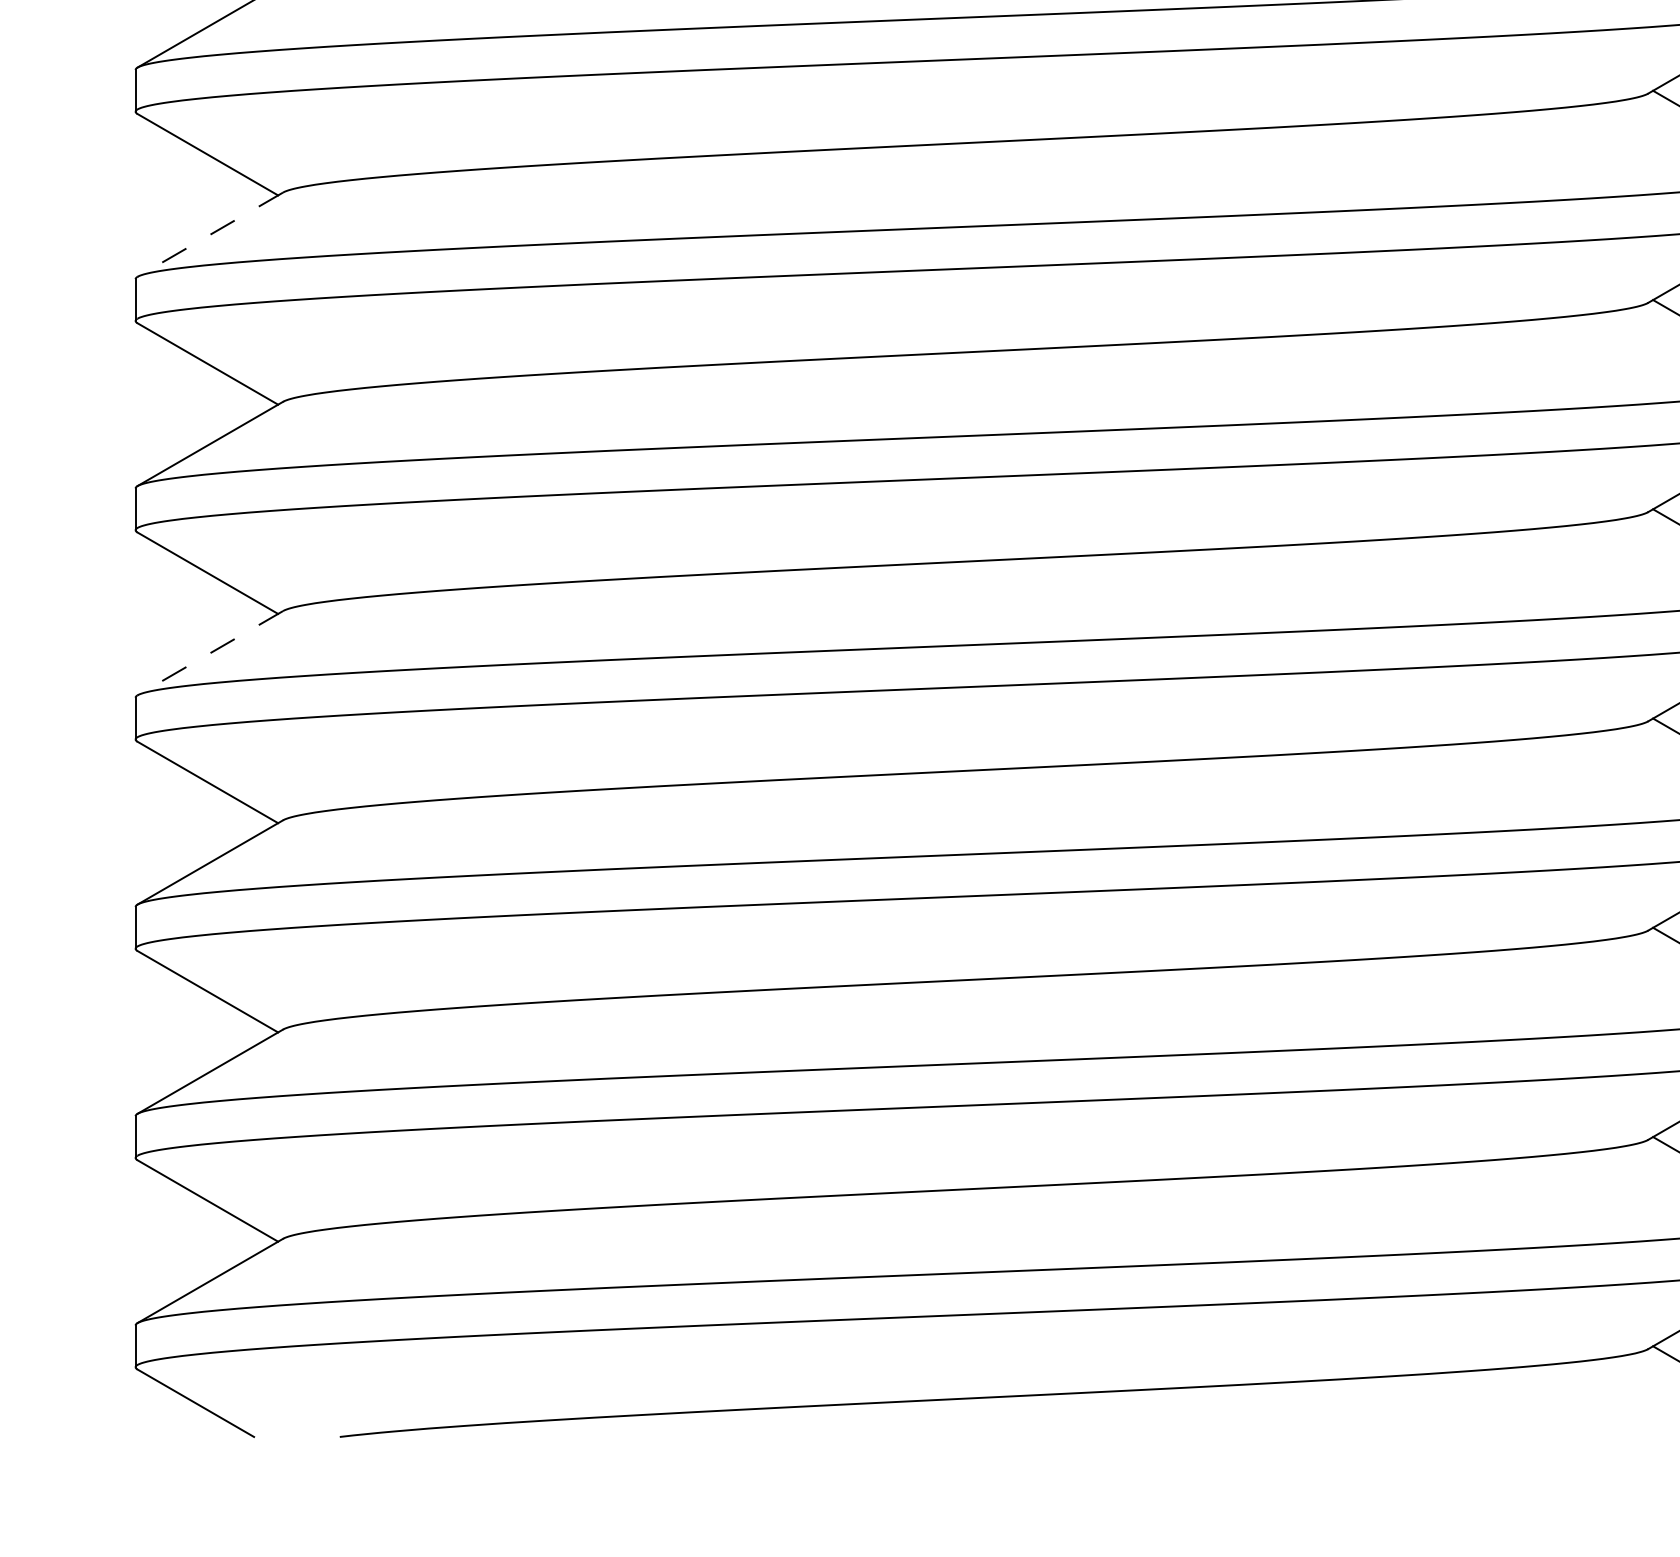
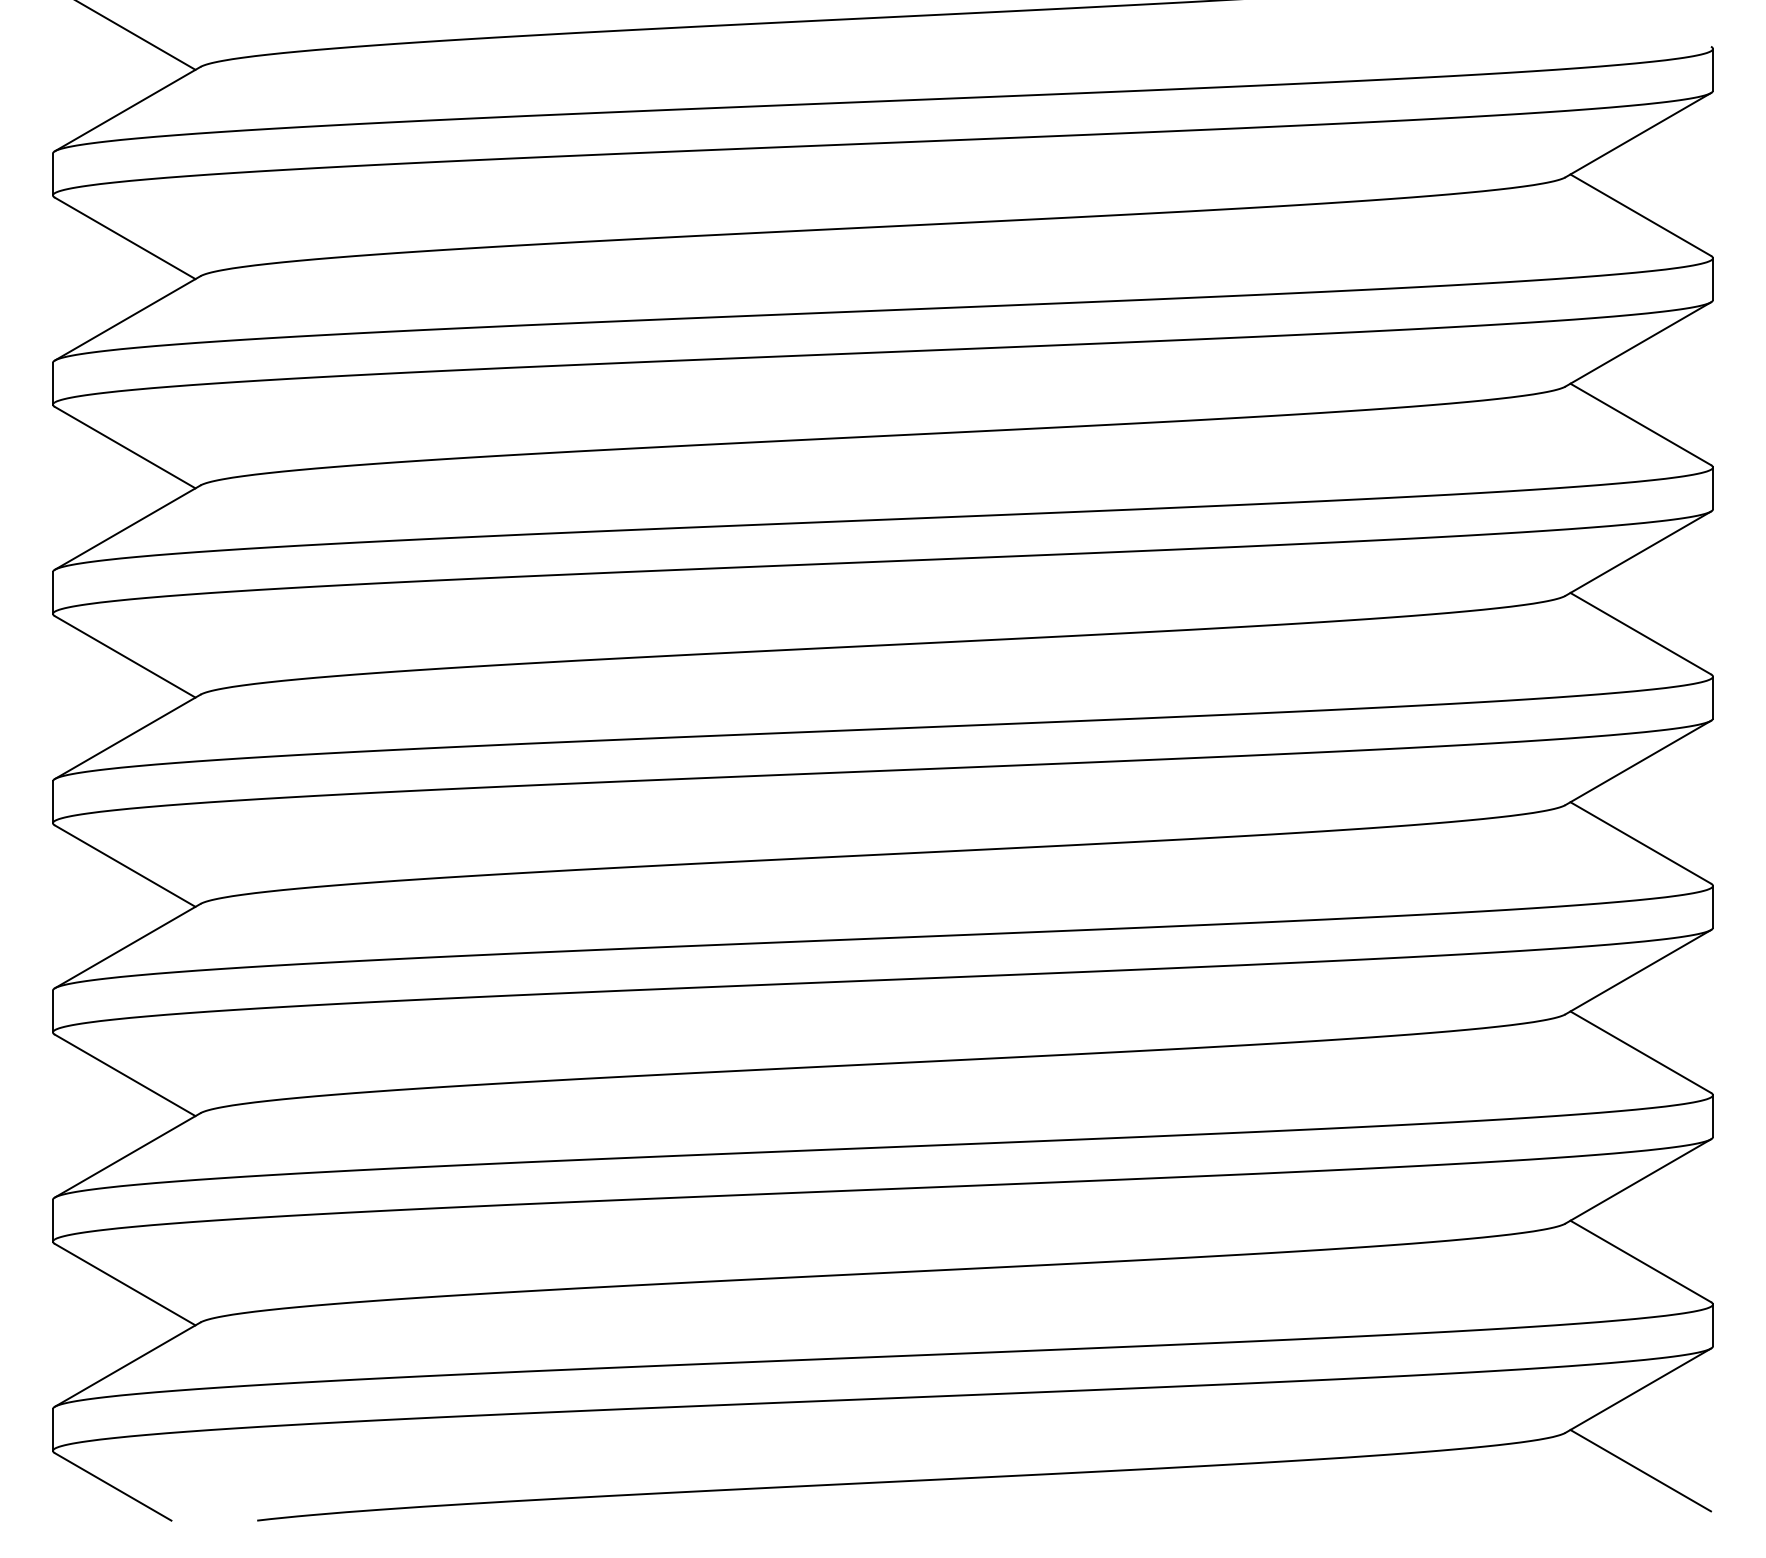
line: (210, 234) -> (127, 318), dashed -> solid
line: (210, 652) -> (127, 736), dashed -> solid

